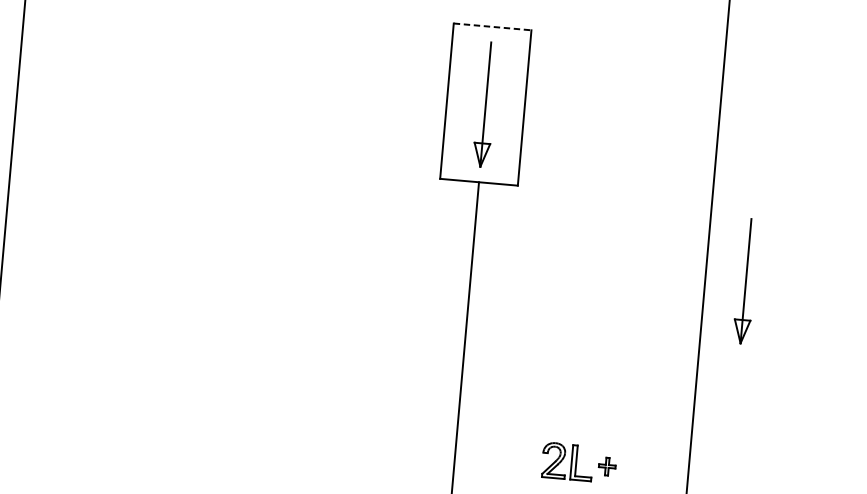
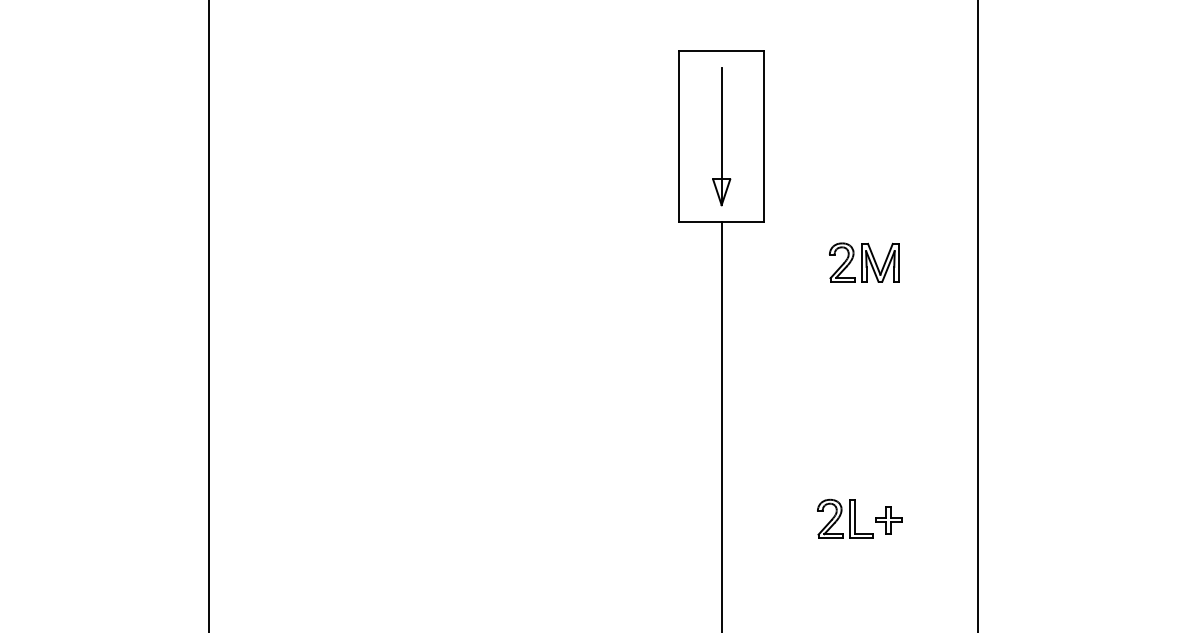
line: (492, 27) -> (721, 51), dashed -> solid
part: (605, 230) -> (864, 262), added
part: (745, 280) -> (1022, 304), removed
part: (606, 466) -> (888, 520), size x1.43

